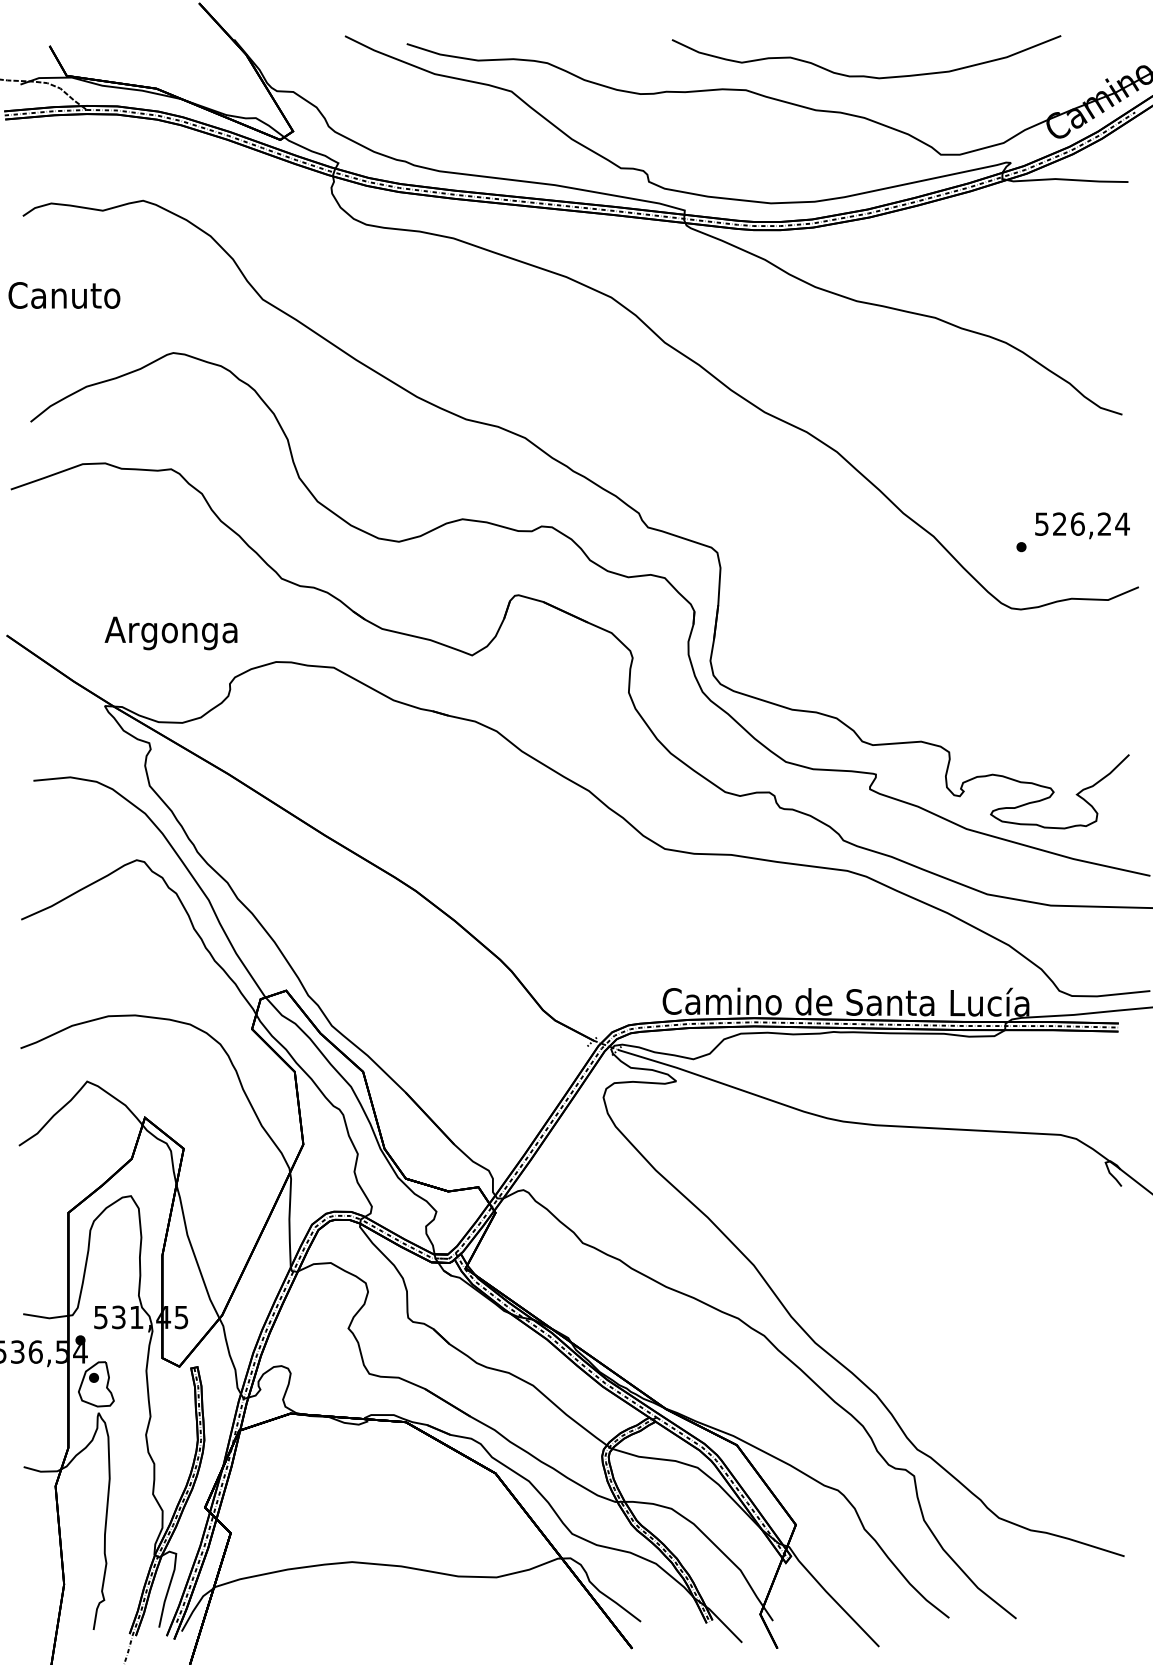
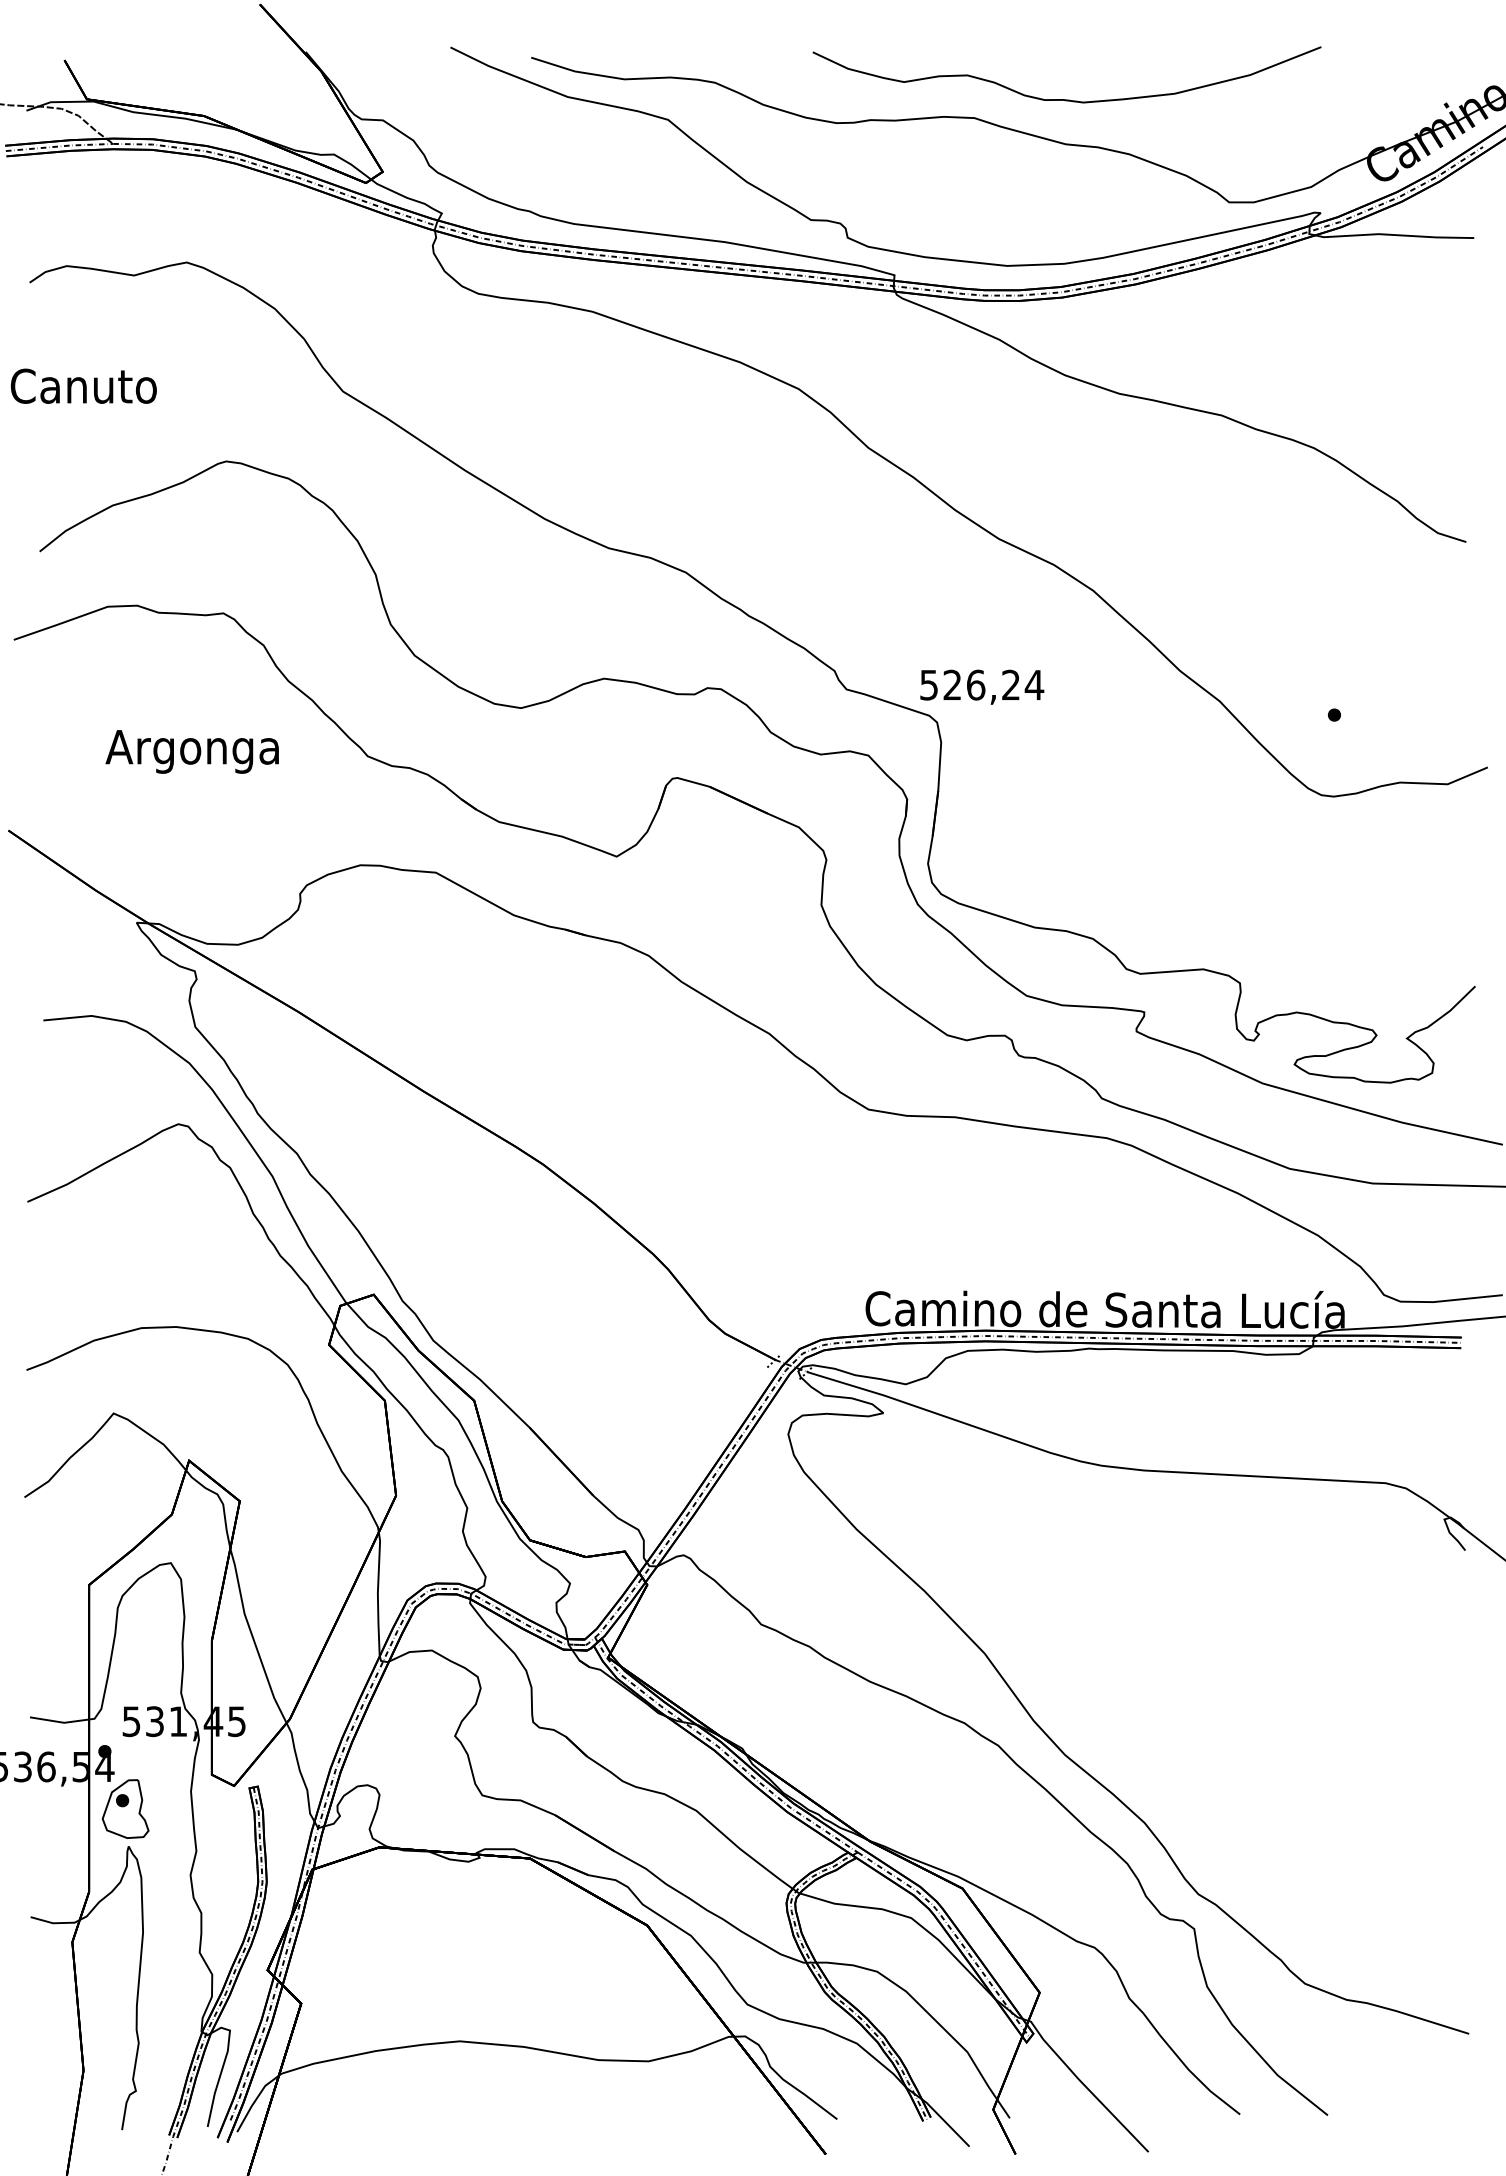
curve: (866, 76) -> (1066, 99), moved
text: (1082, 525) -> (982, 686), moved
text: (170, 633) -> (191, 751), moved

